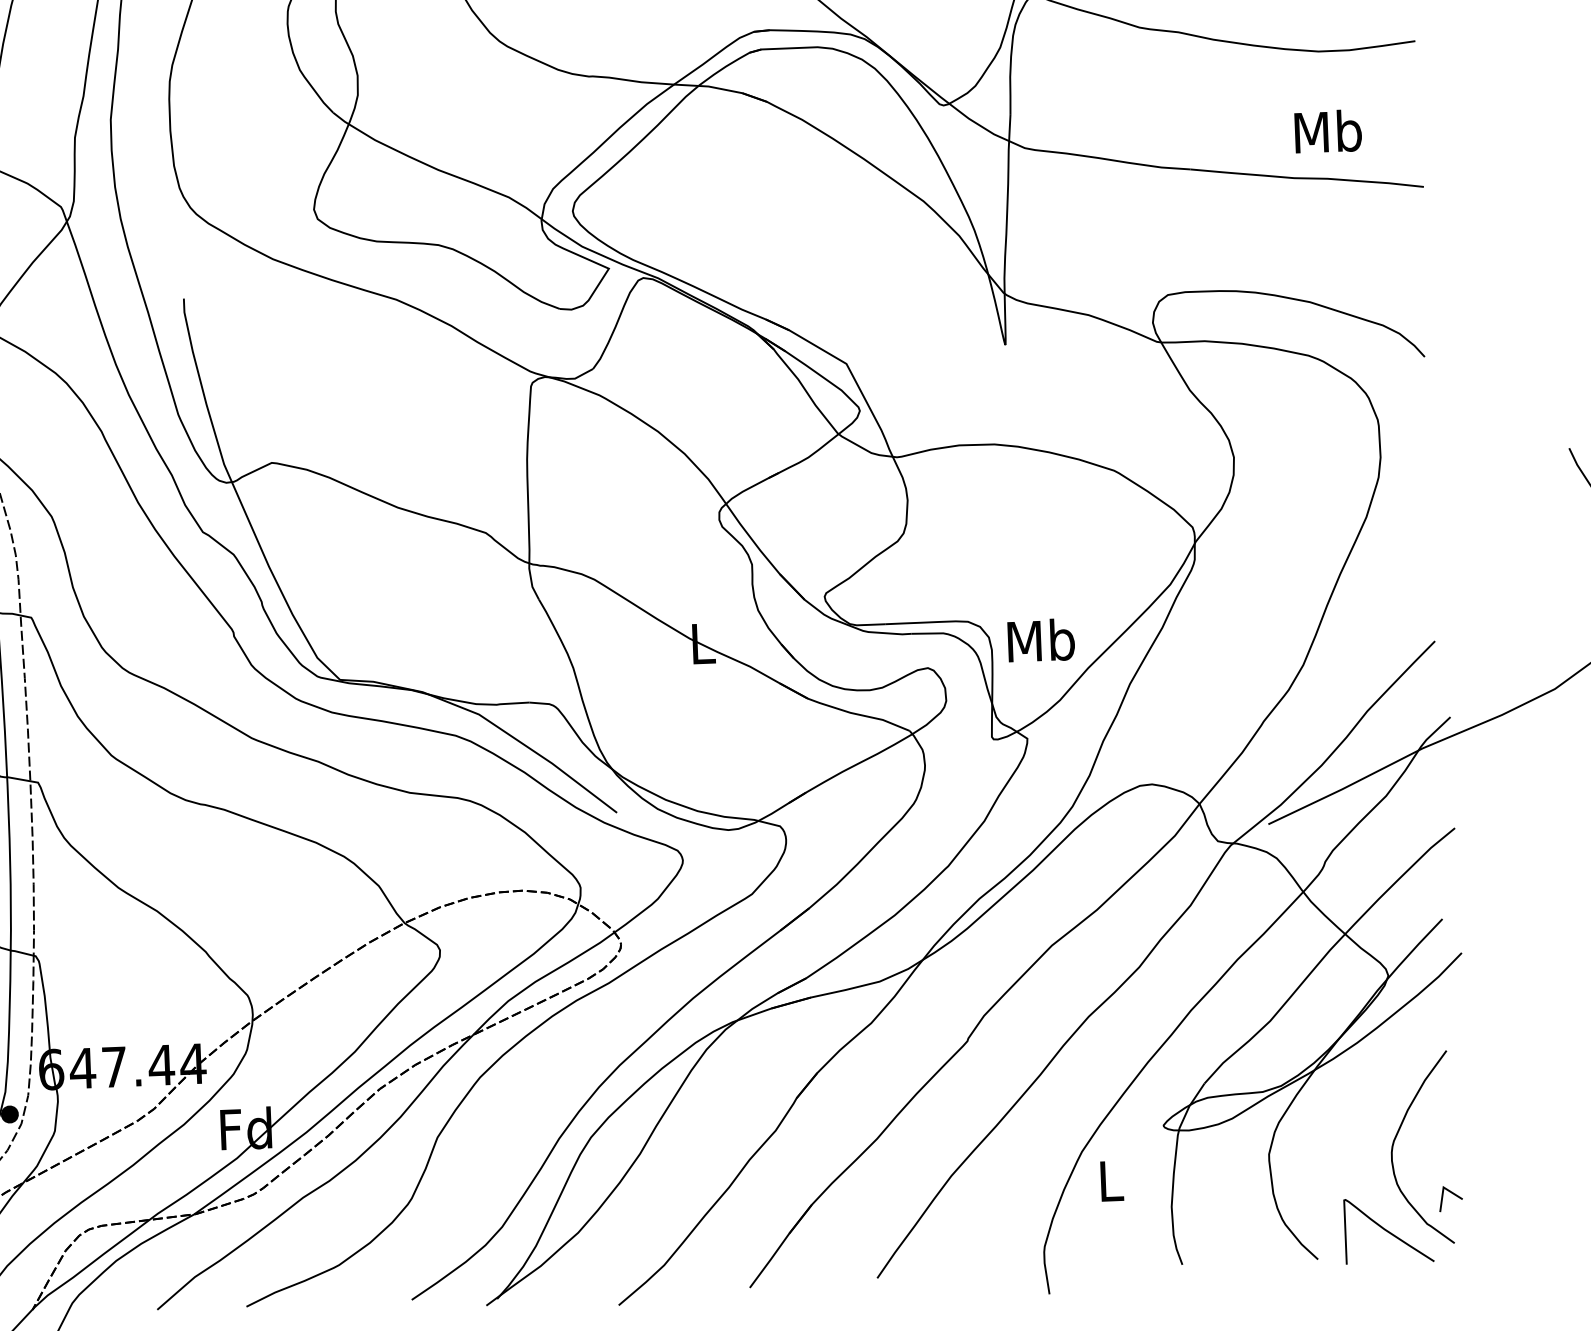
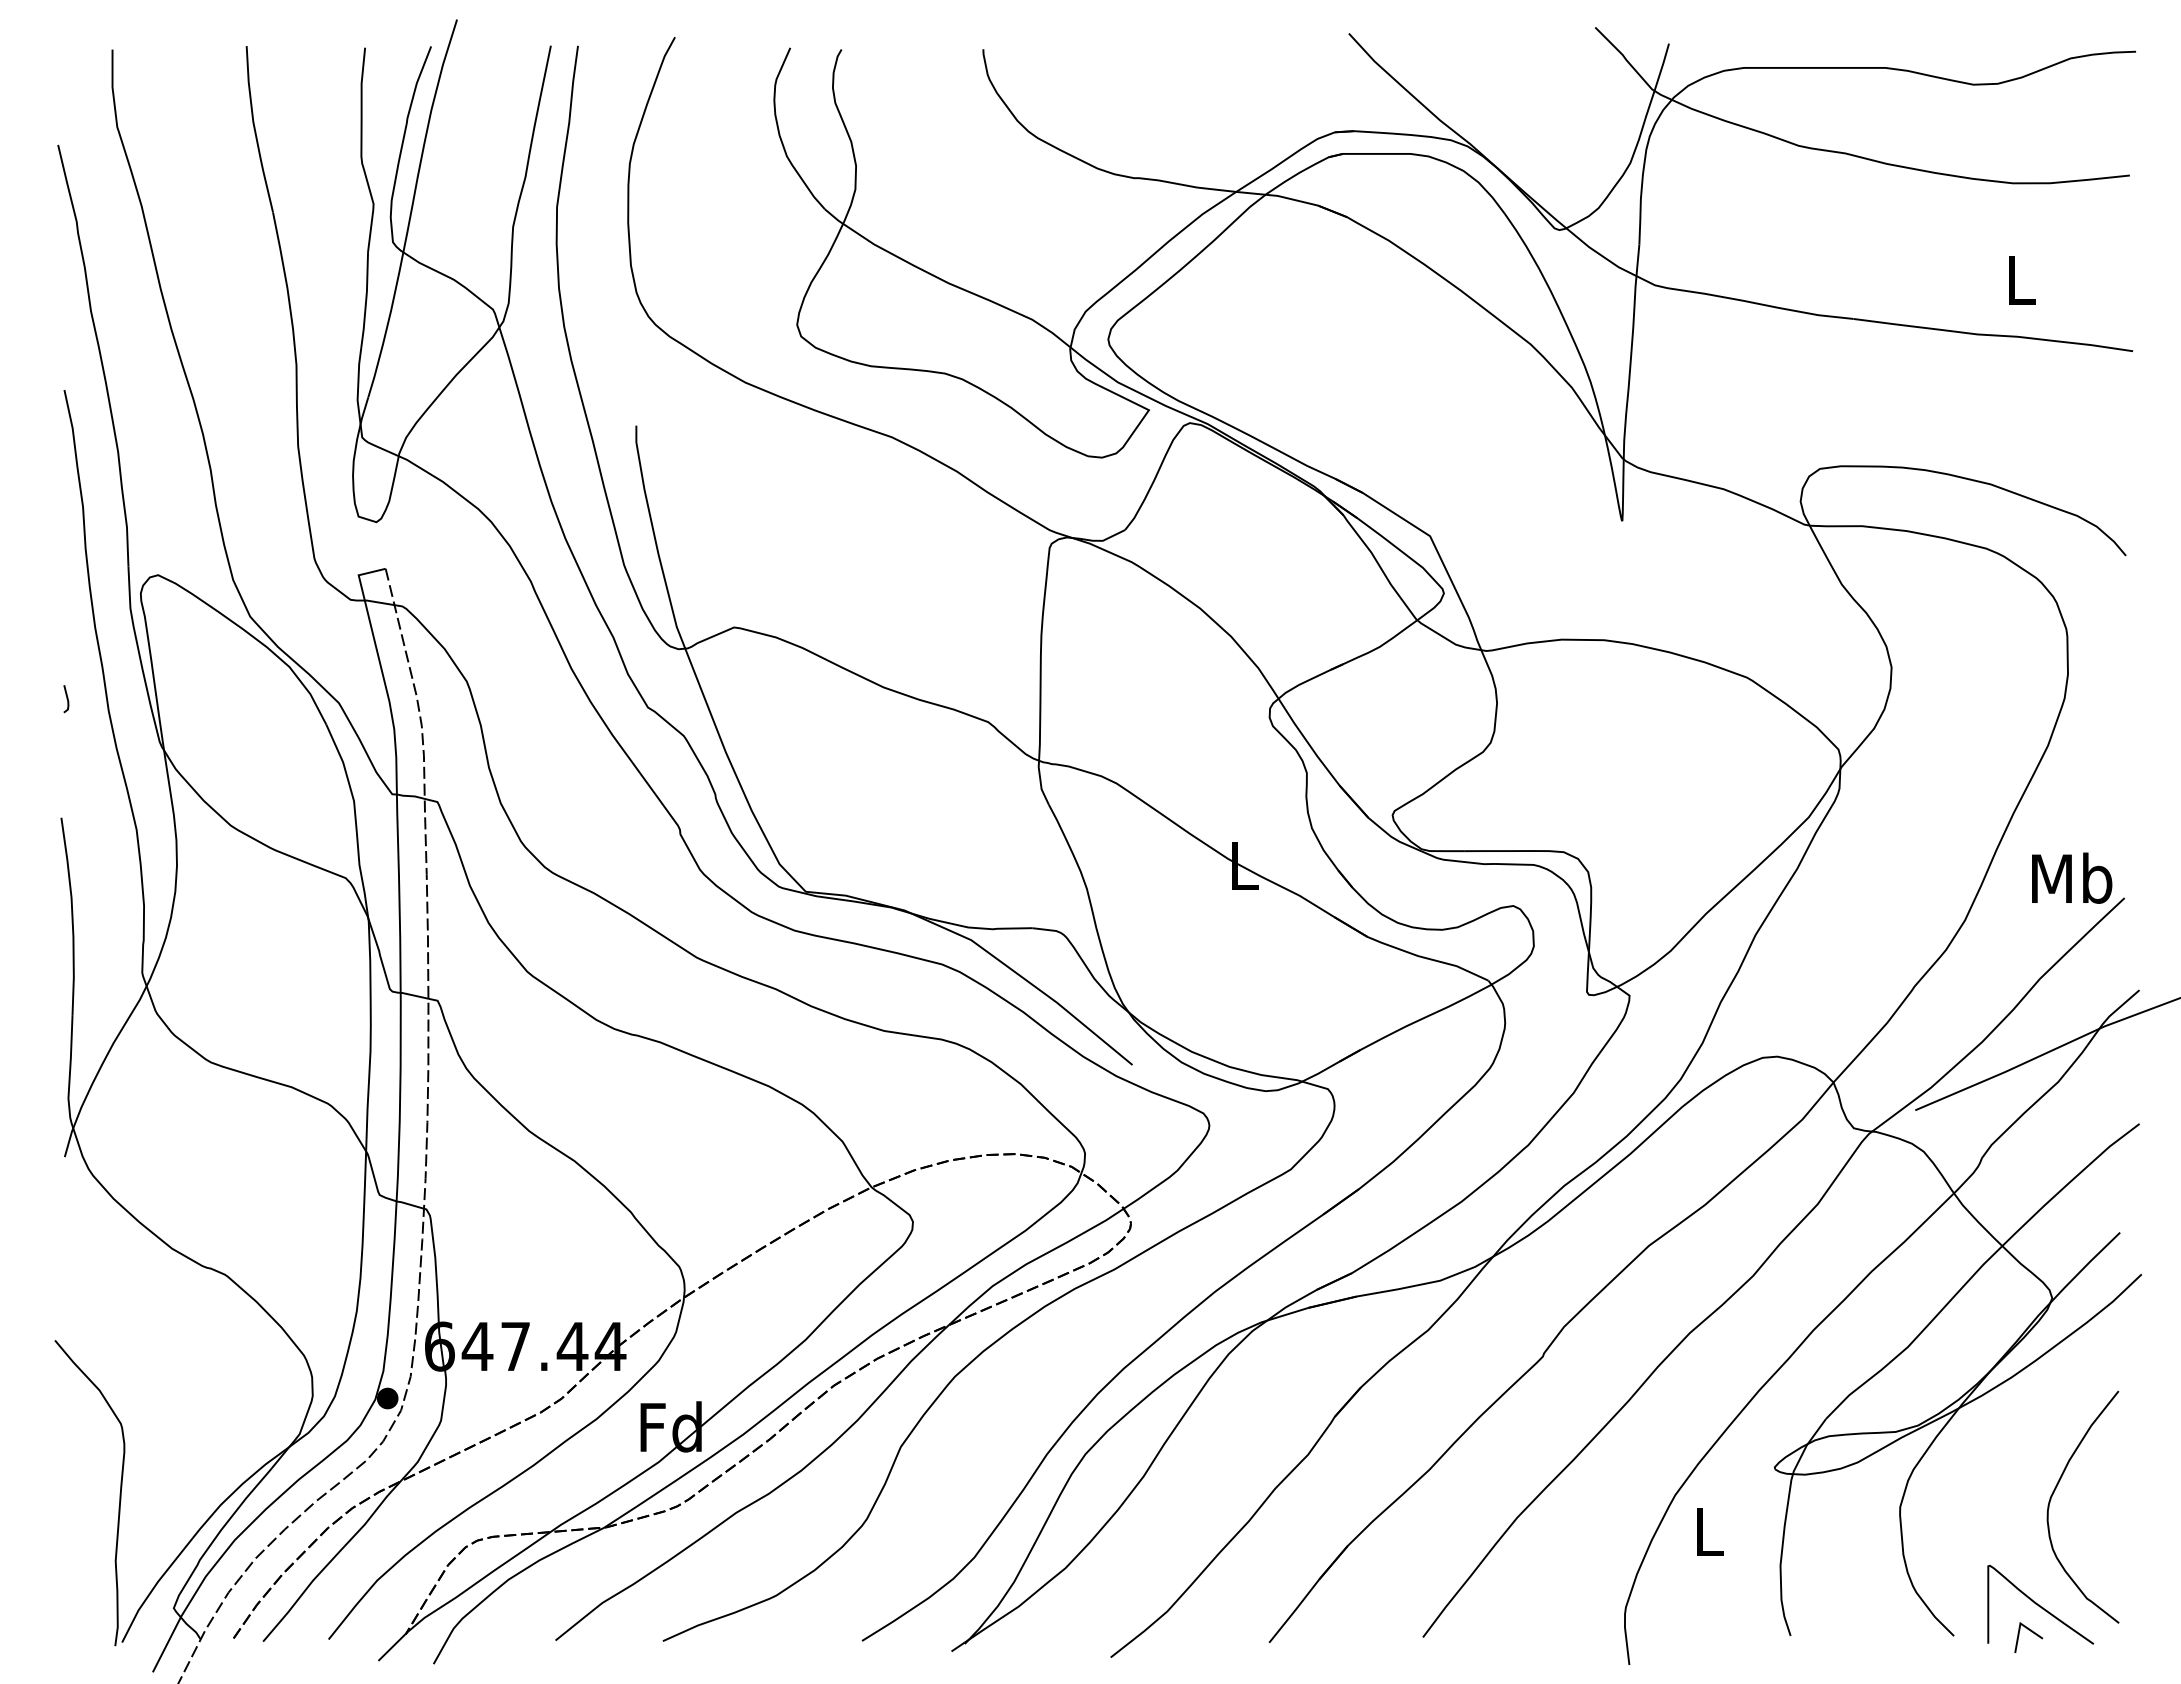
text: (1328, 131) -> (2020, 279), Mb -> L
text: (1041, 639) -> (2072, 877), moved
line: (1453, 1194) -> (2031, 1632), moved

